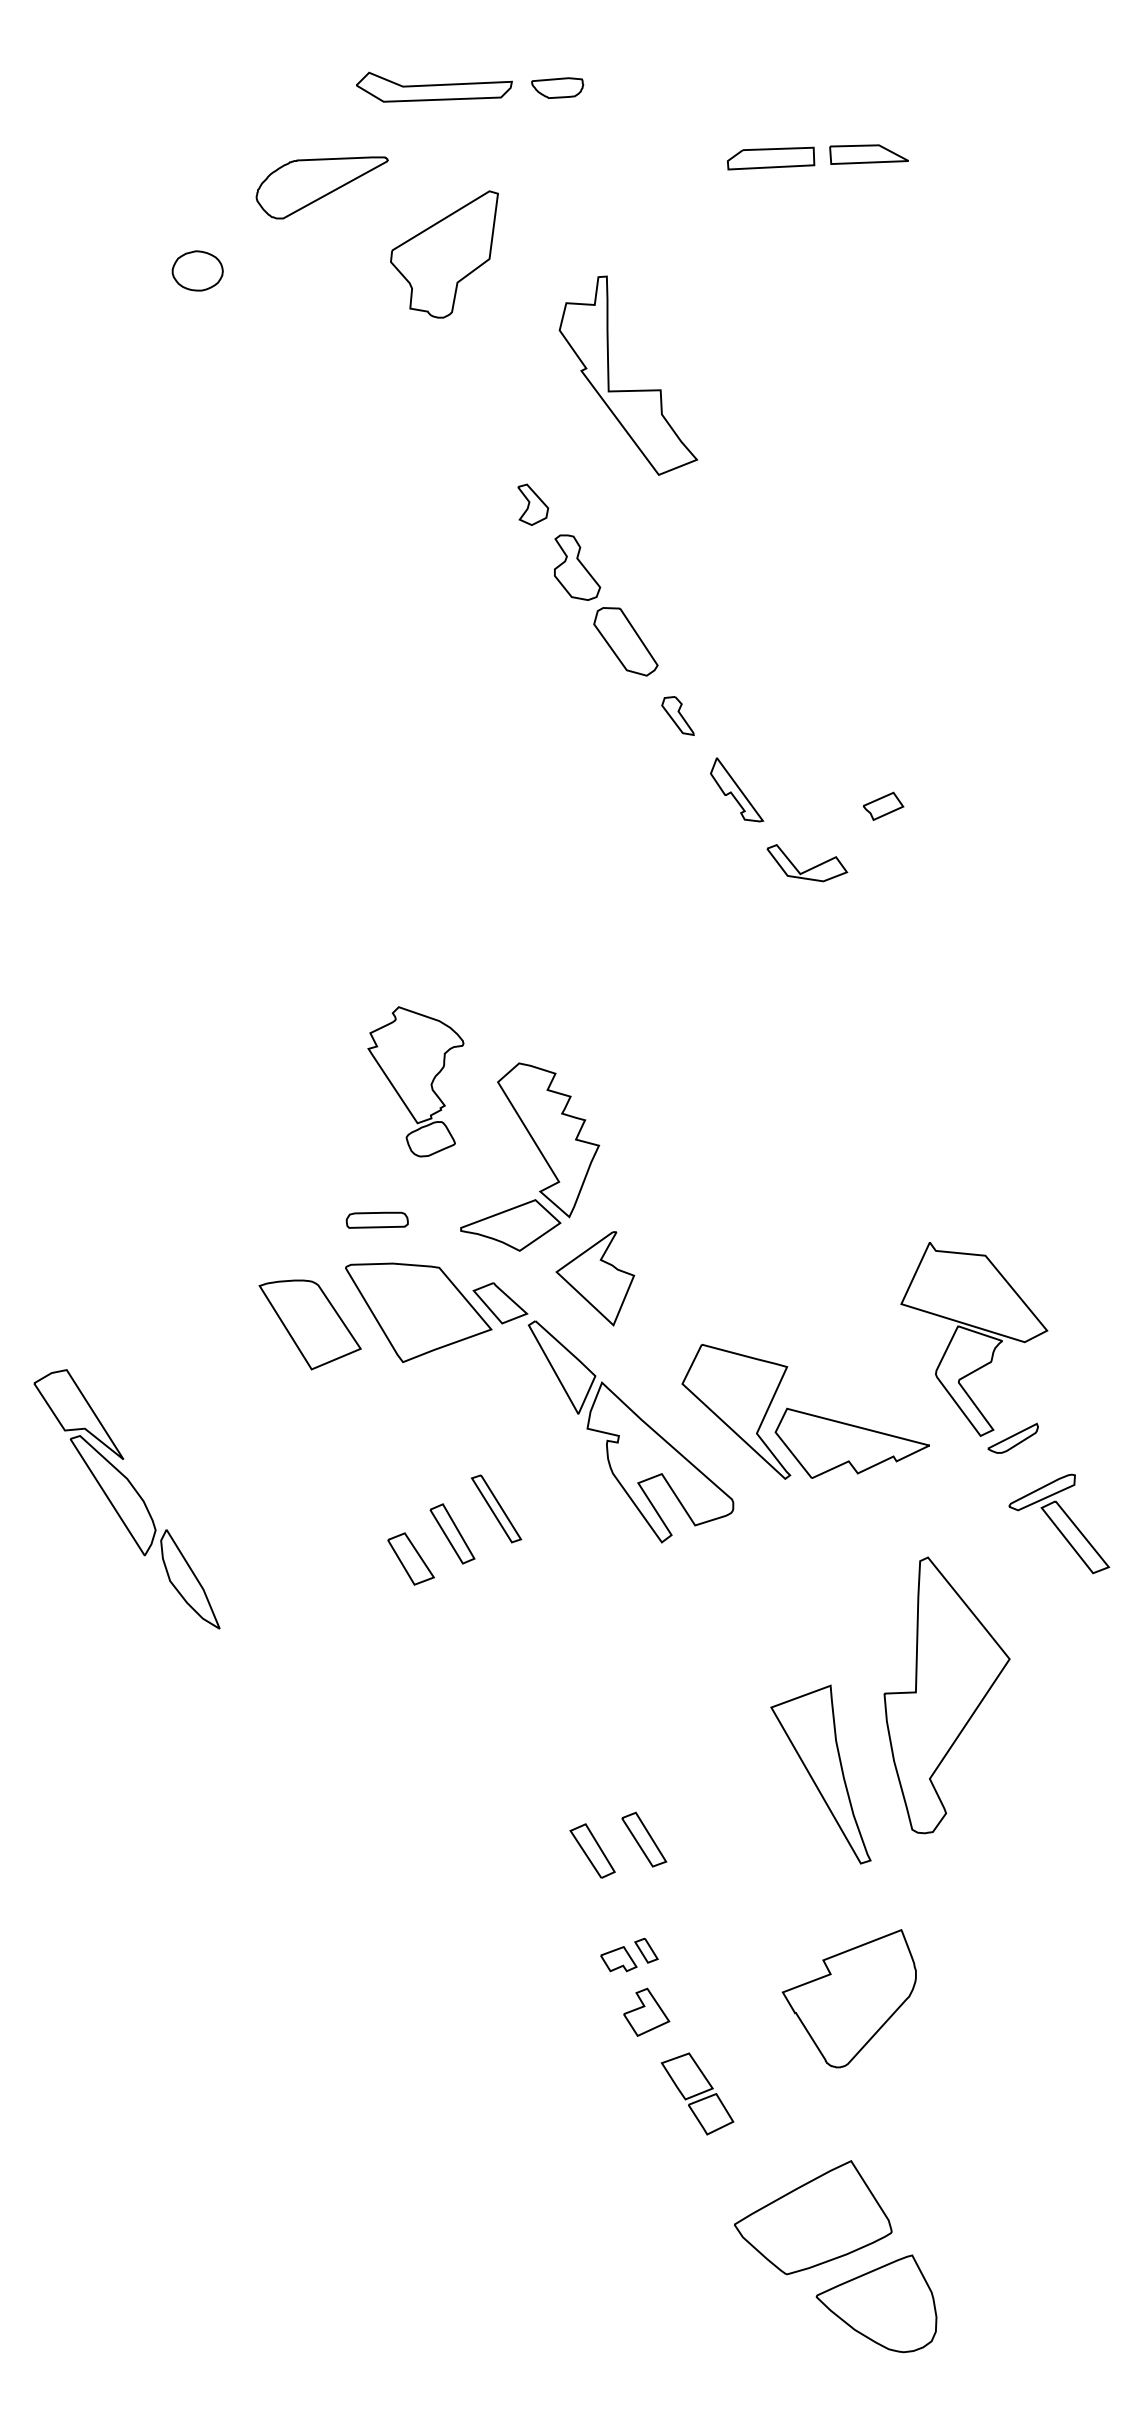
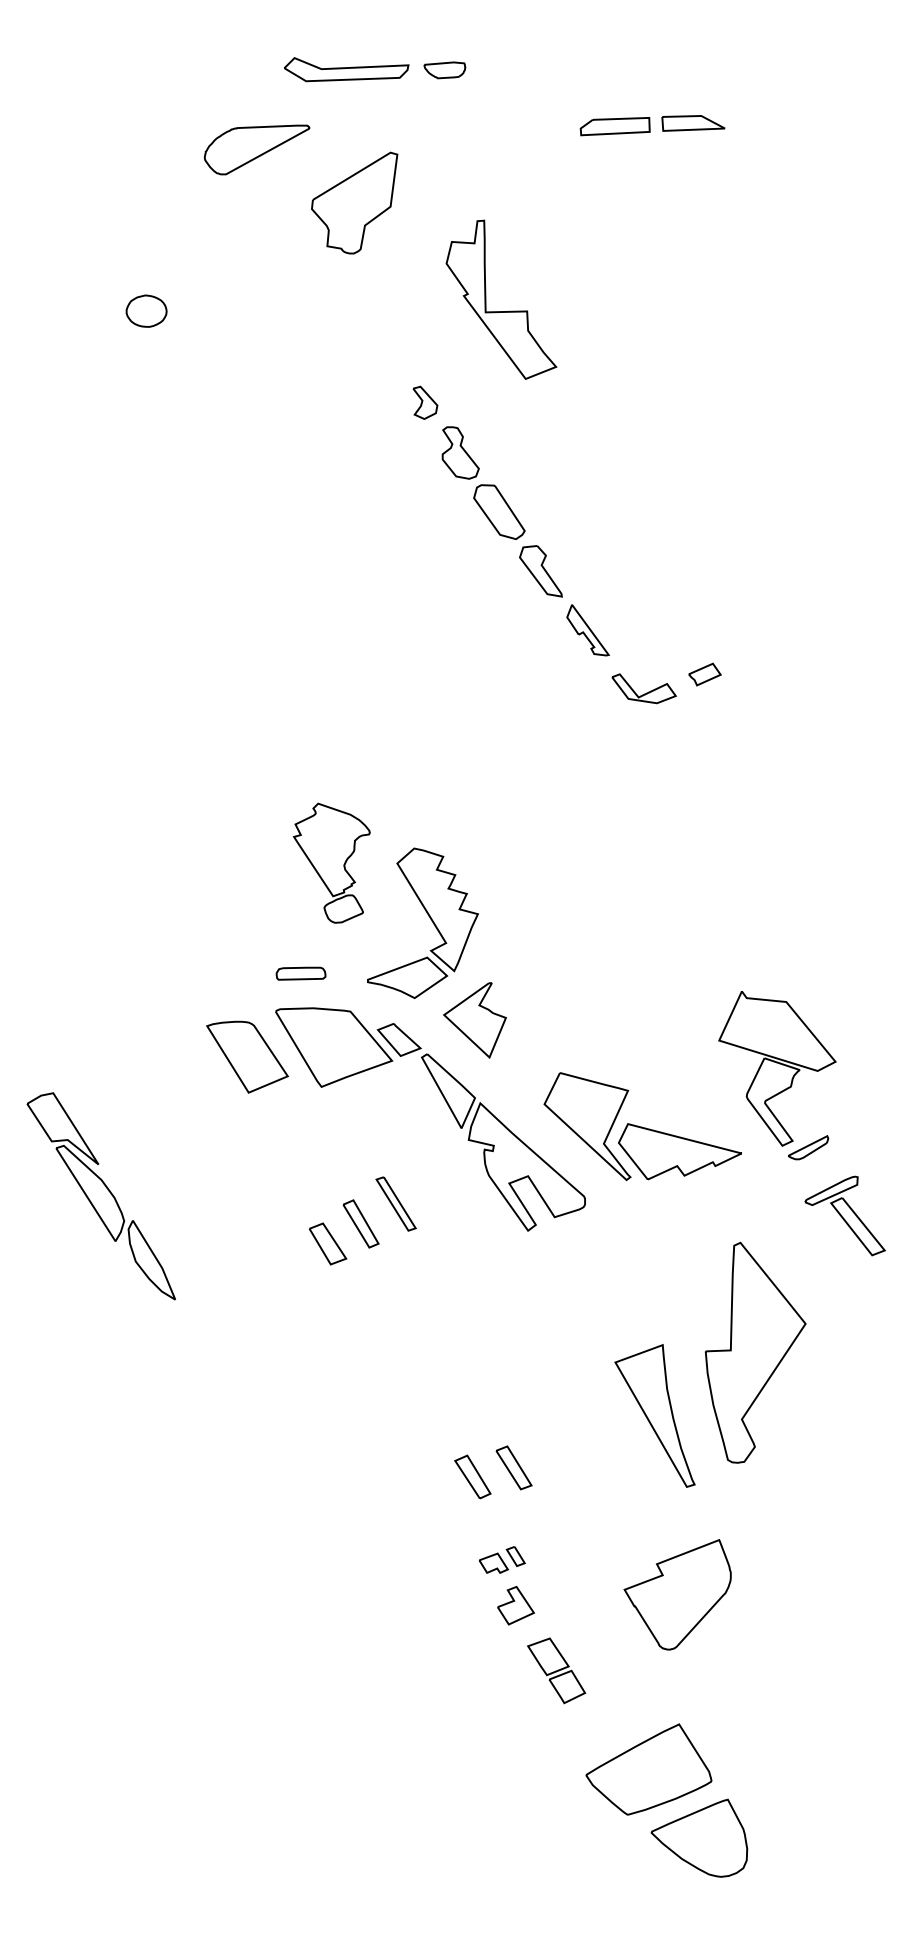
part: (197, 270) -> (146, 310), moved
part: (677, 715) -> (540, 570), size x1.67
part: (883, 805) -> (704, 673), moved

